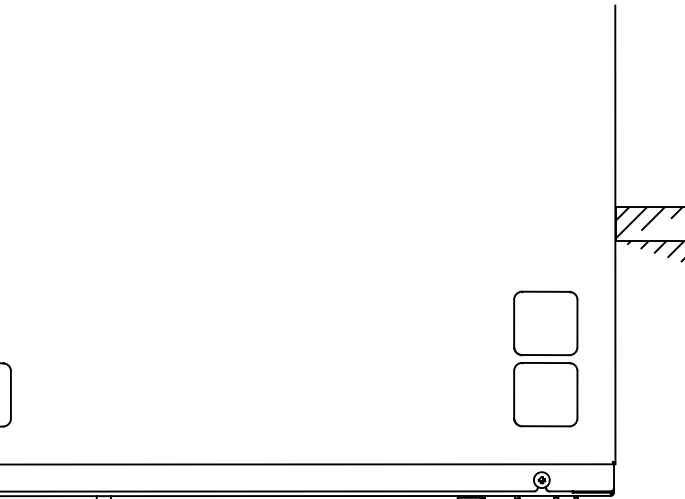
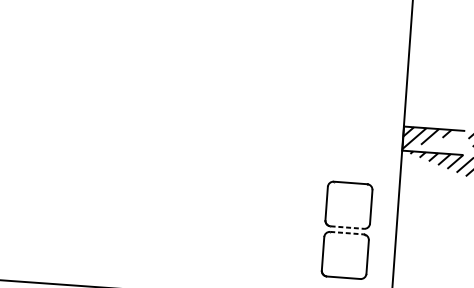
line: (545, 355) -> (347, 227), solid -> dashed
line: (545, 362) -> (346, 232), solid -> dashed

